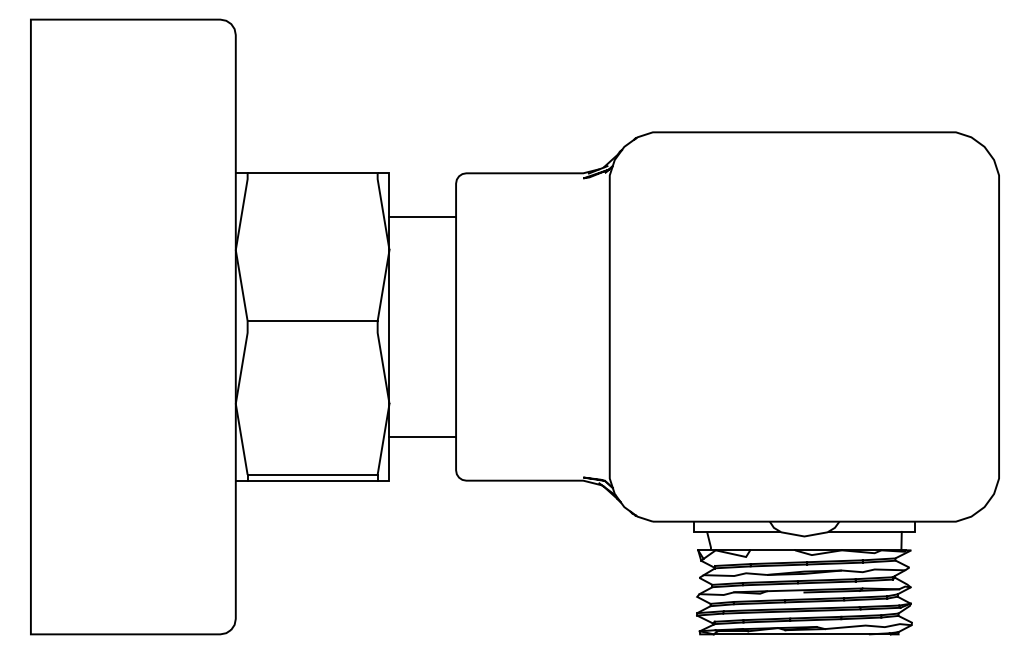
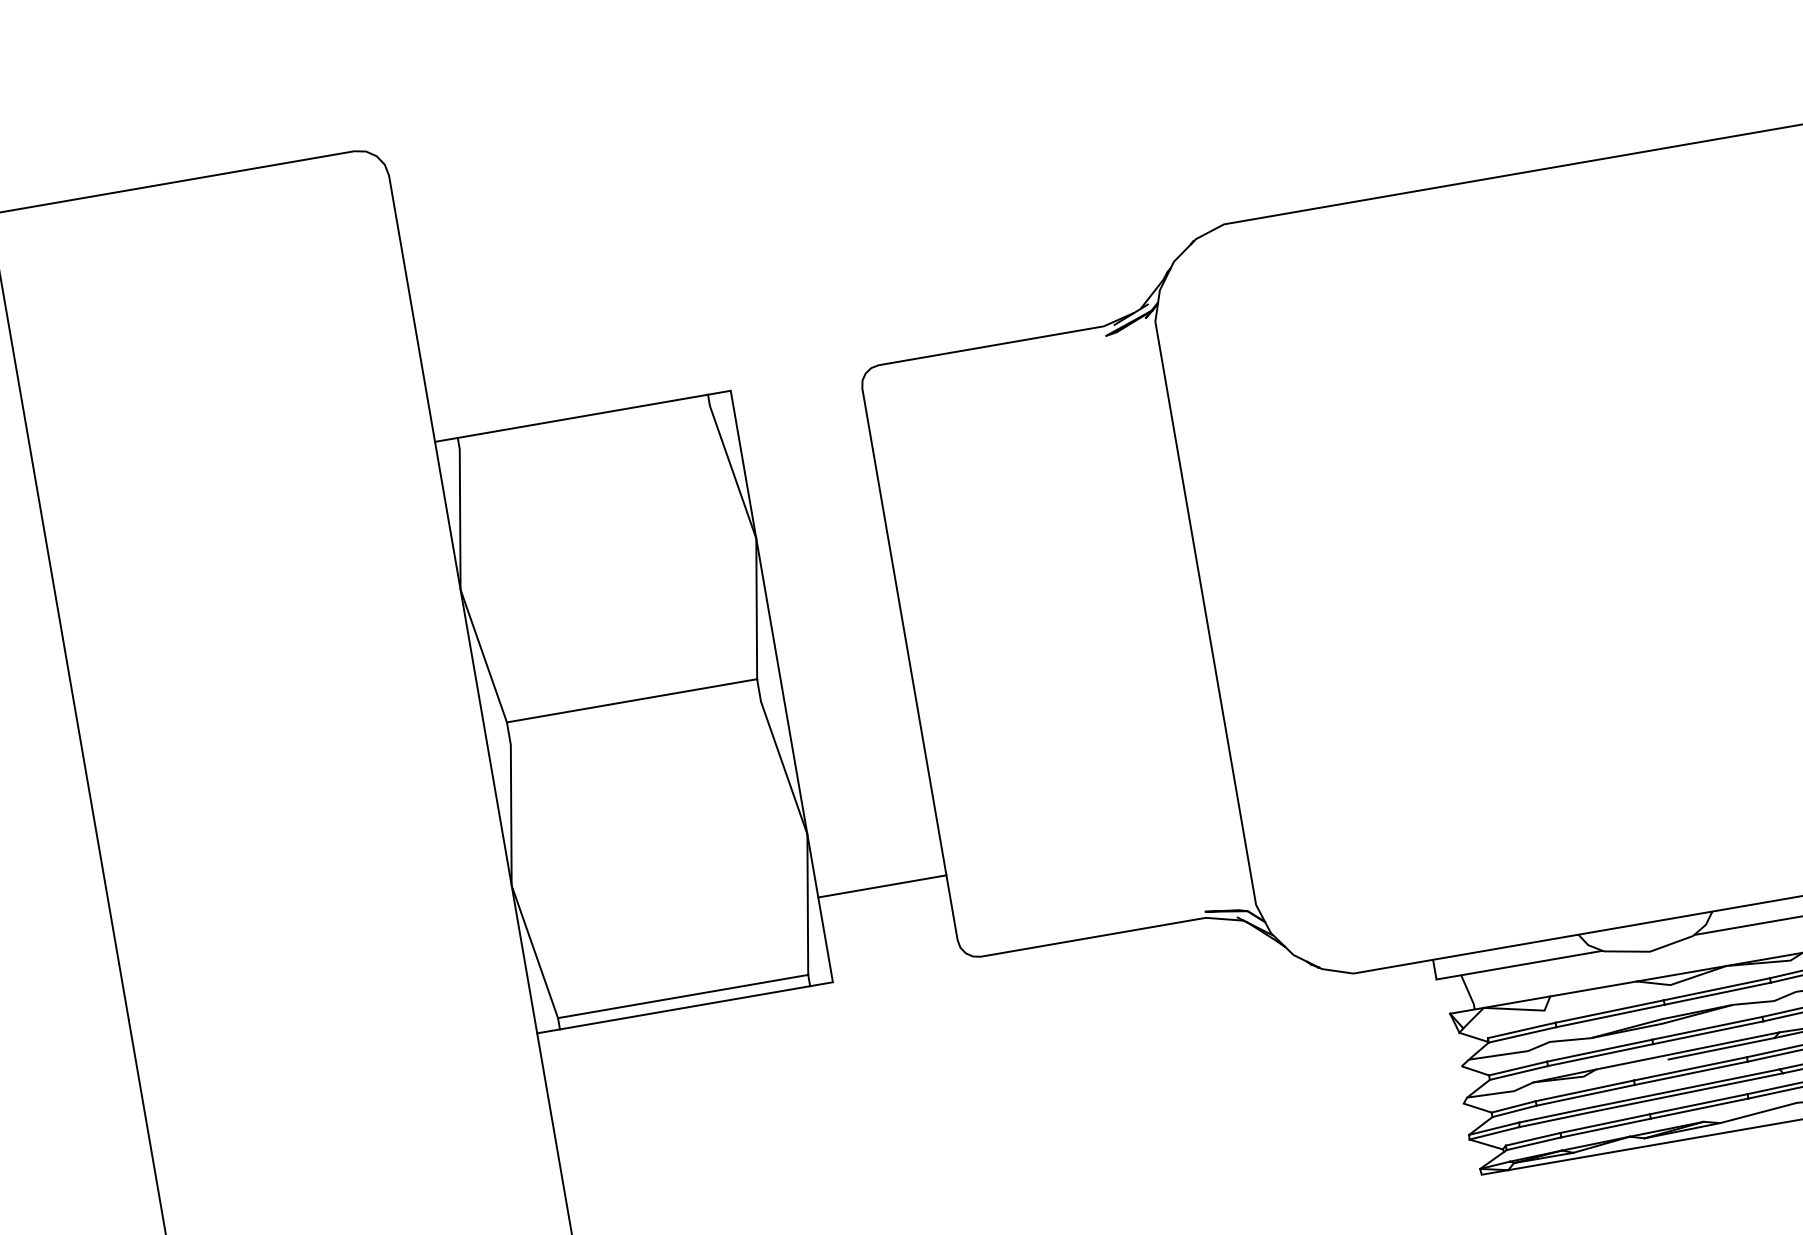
line: (422, 217) -> (808, 464), removed

